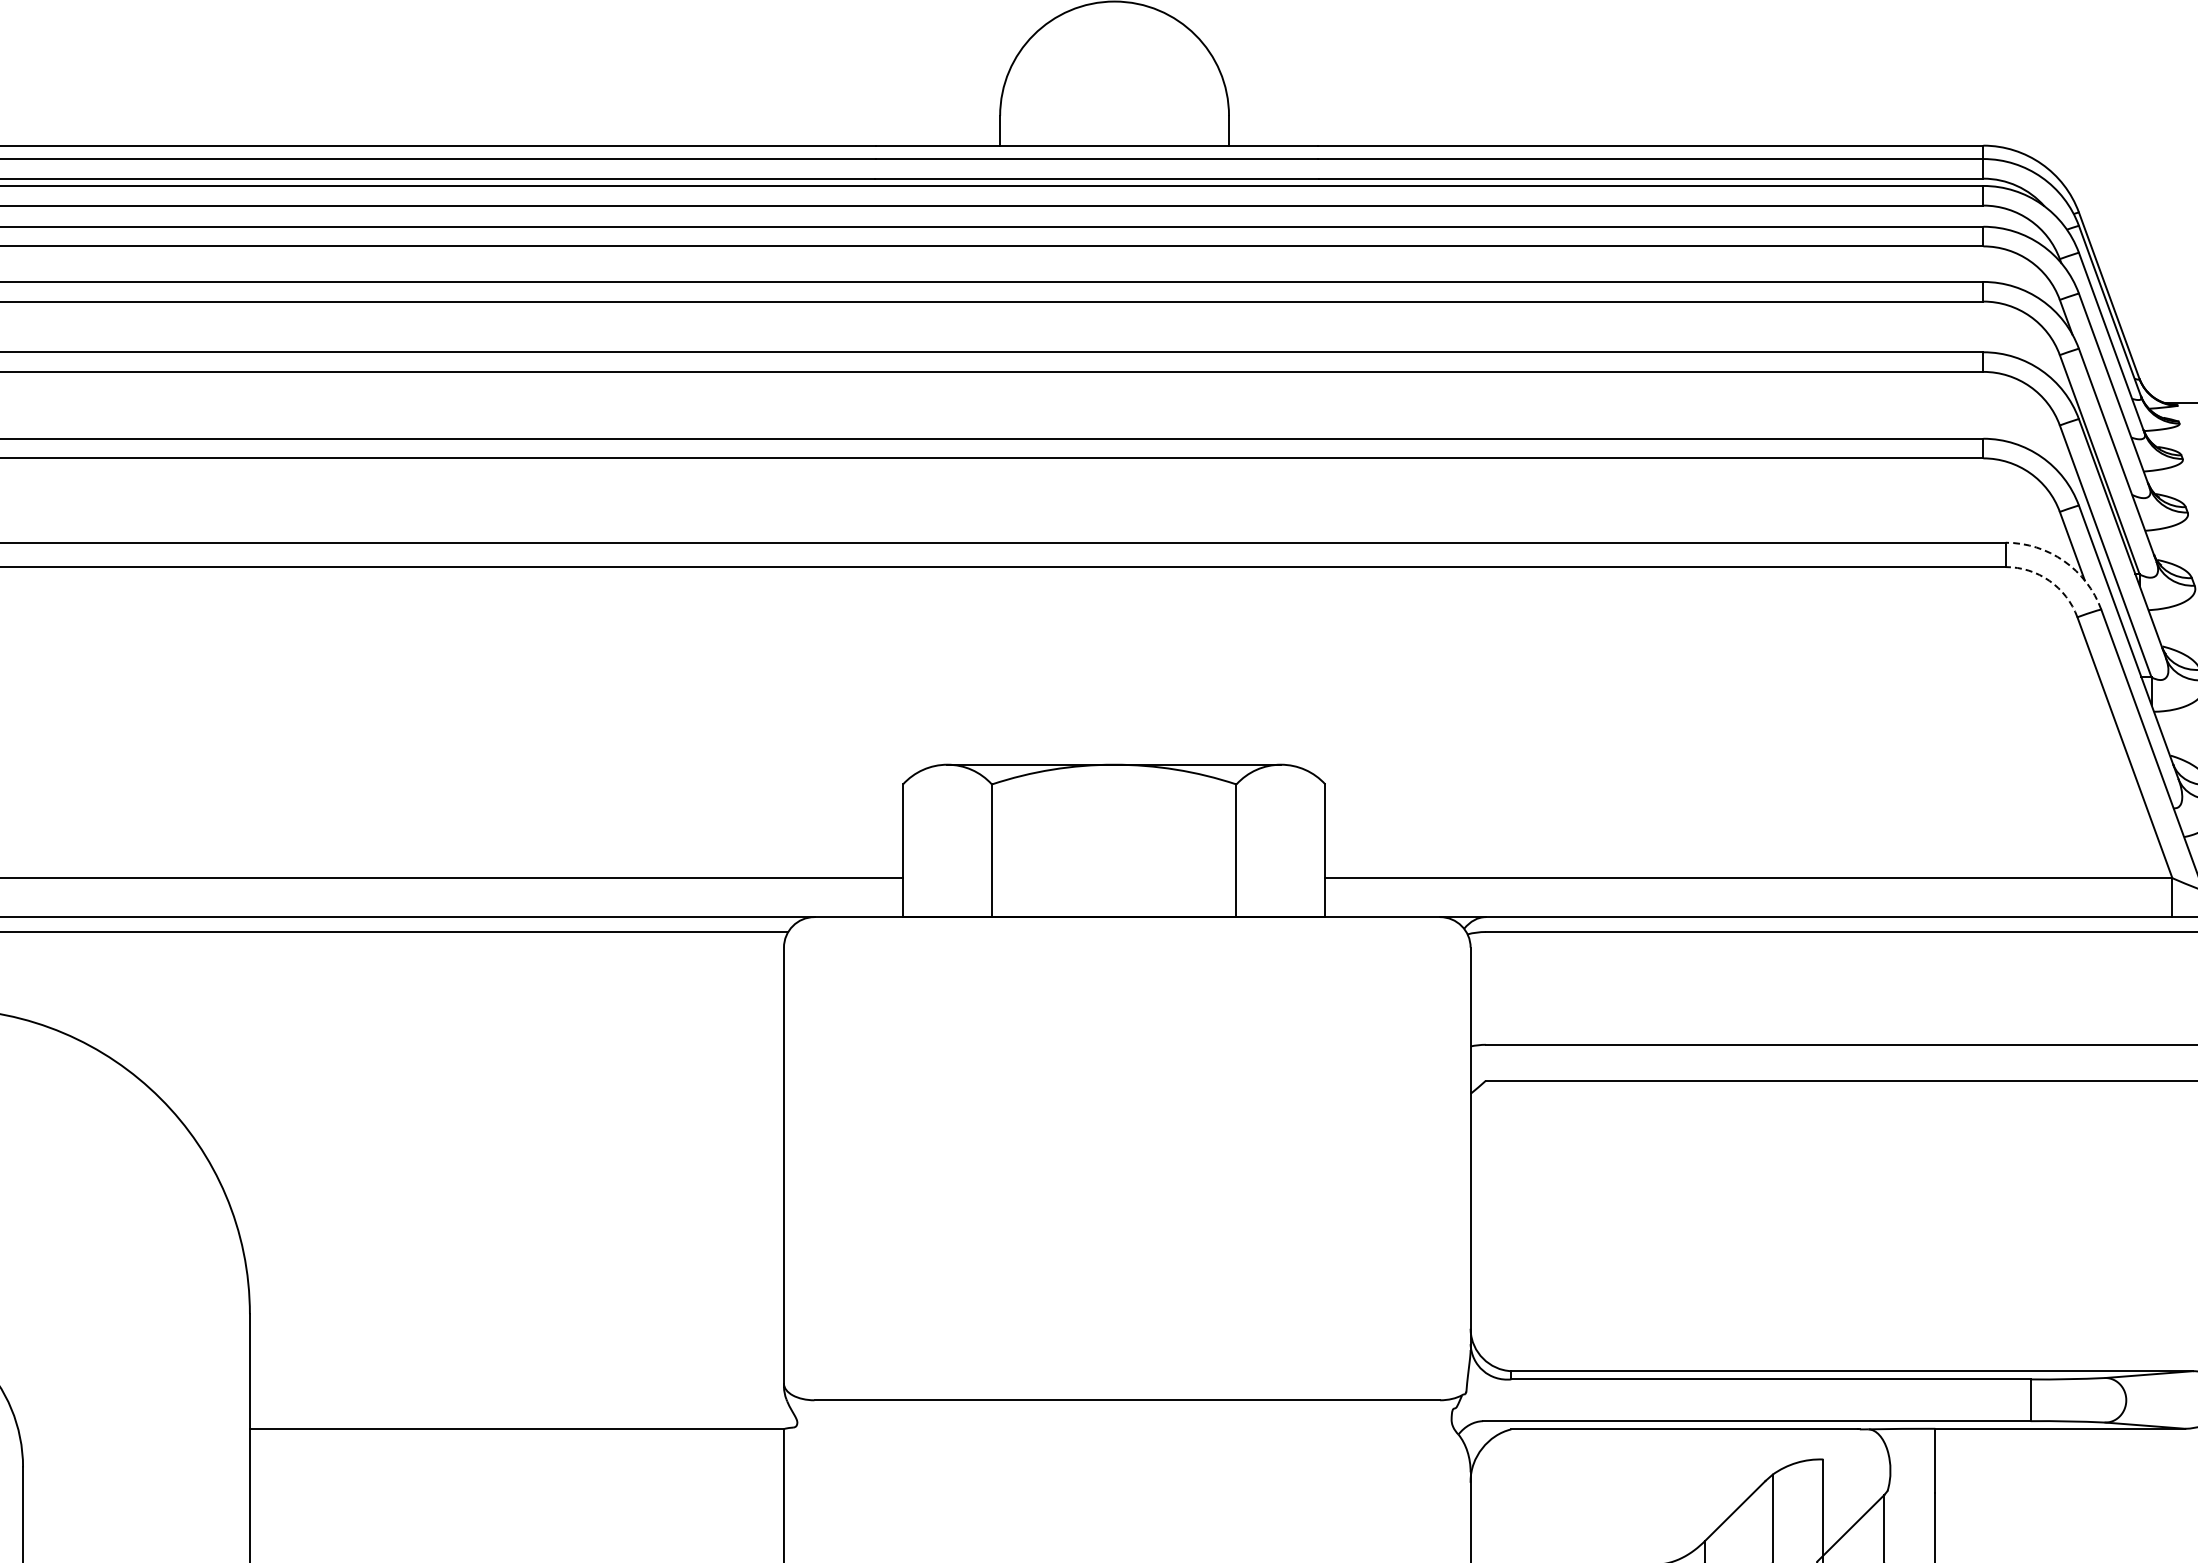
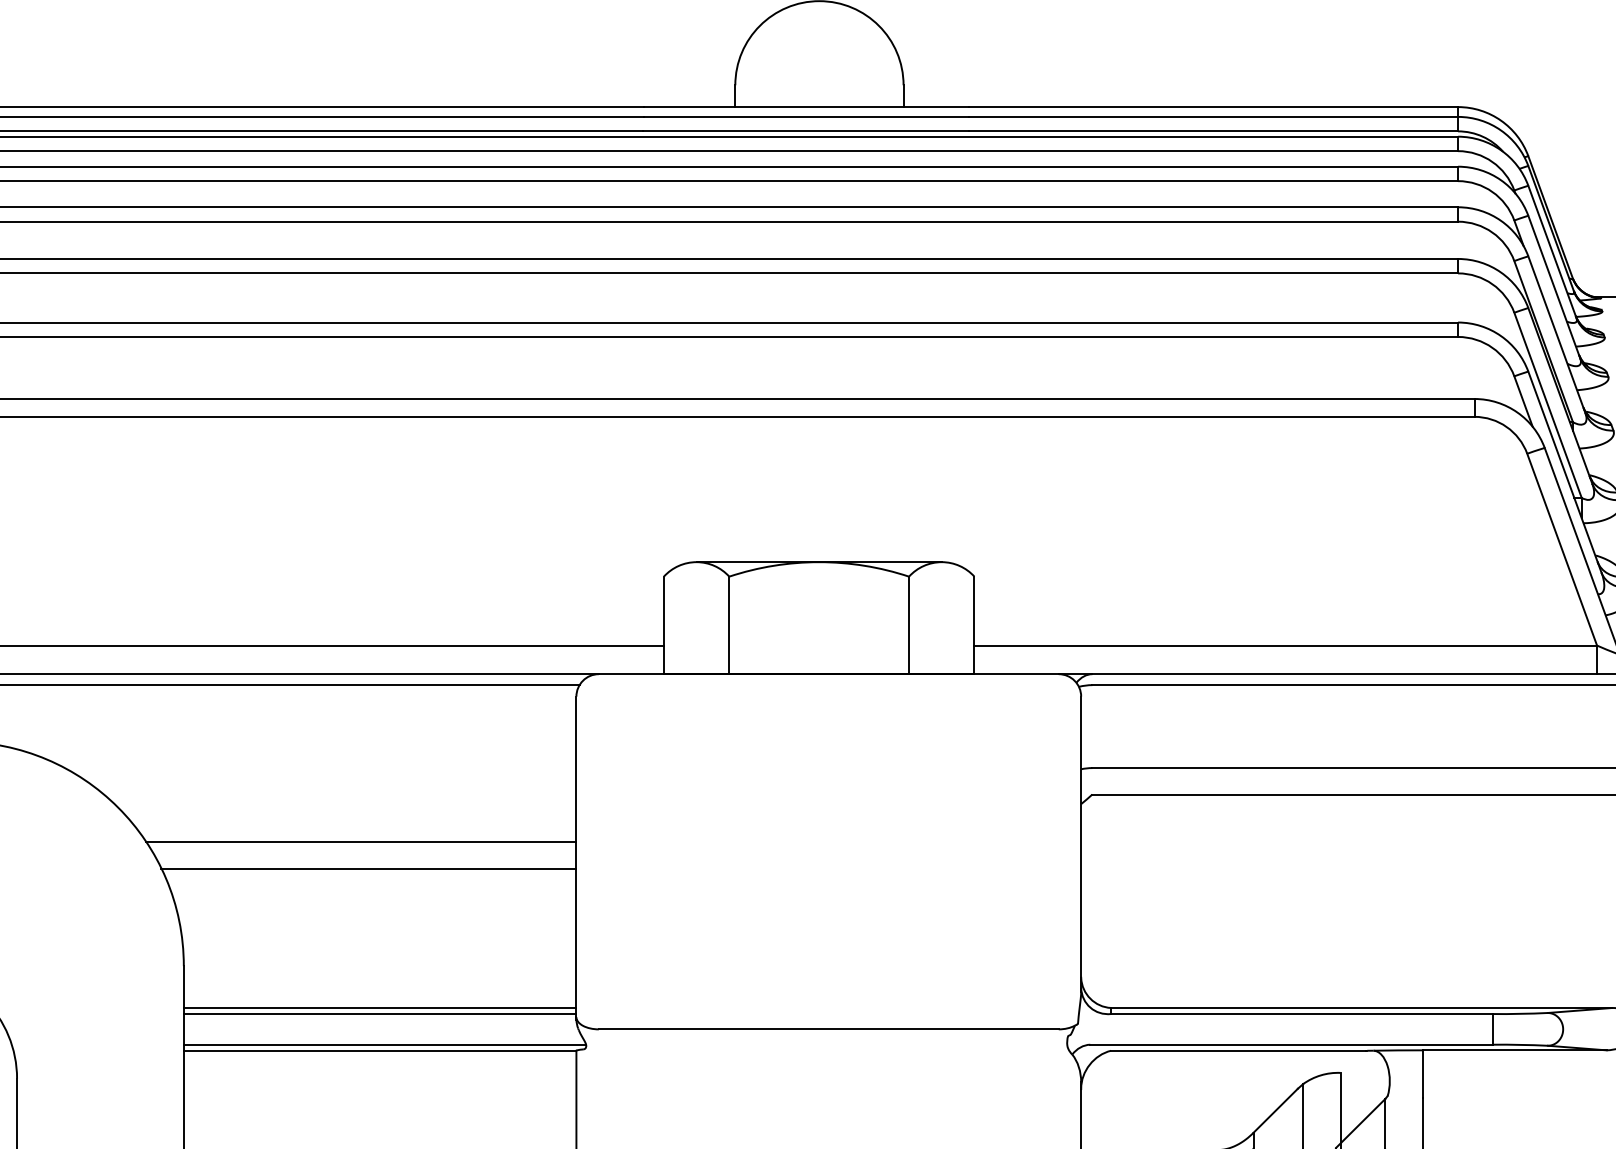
arc: (2064, 561) -> (1517, 412), dashed -> solid
arc: (2049, 580) -> (1506, 426), dashed -> solid
line: (491, 1145) -> (361, 842), added
line: (501, 1181) -> (368, 868), added
line: (516, 1371) -> (379, 1008), added
line: (516, 1379) -> (379, 1014), added
line: (523, 1421) -> (384, 1044), added

